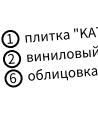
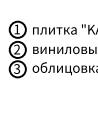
text: (13, 77) -> (17, 68), 6 -> 3

